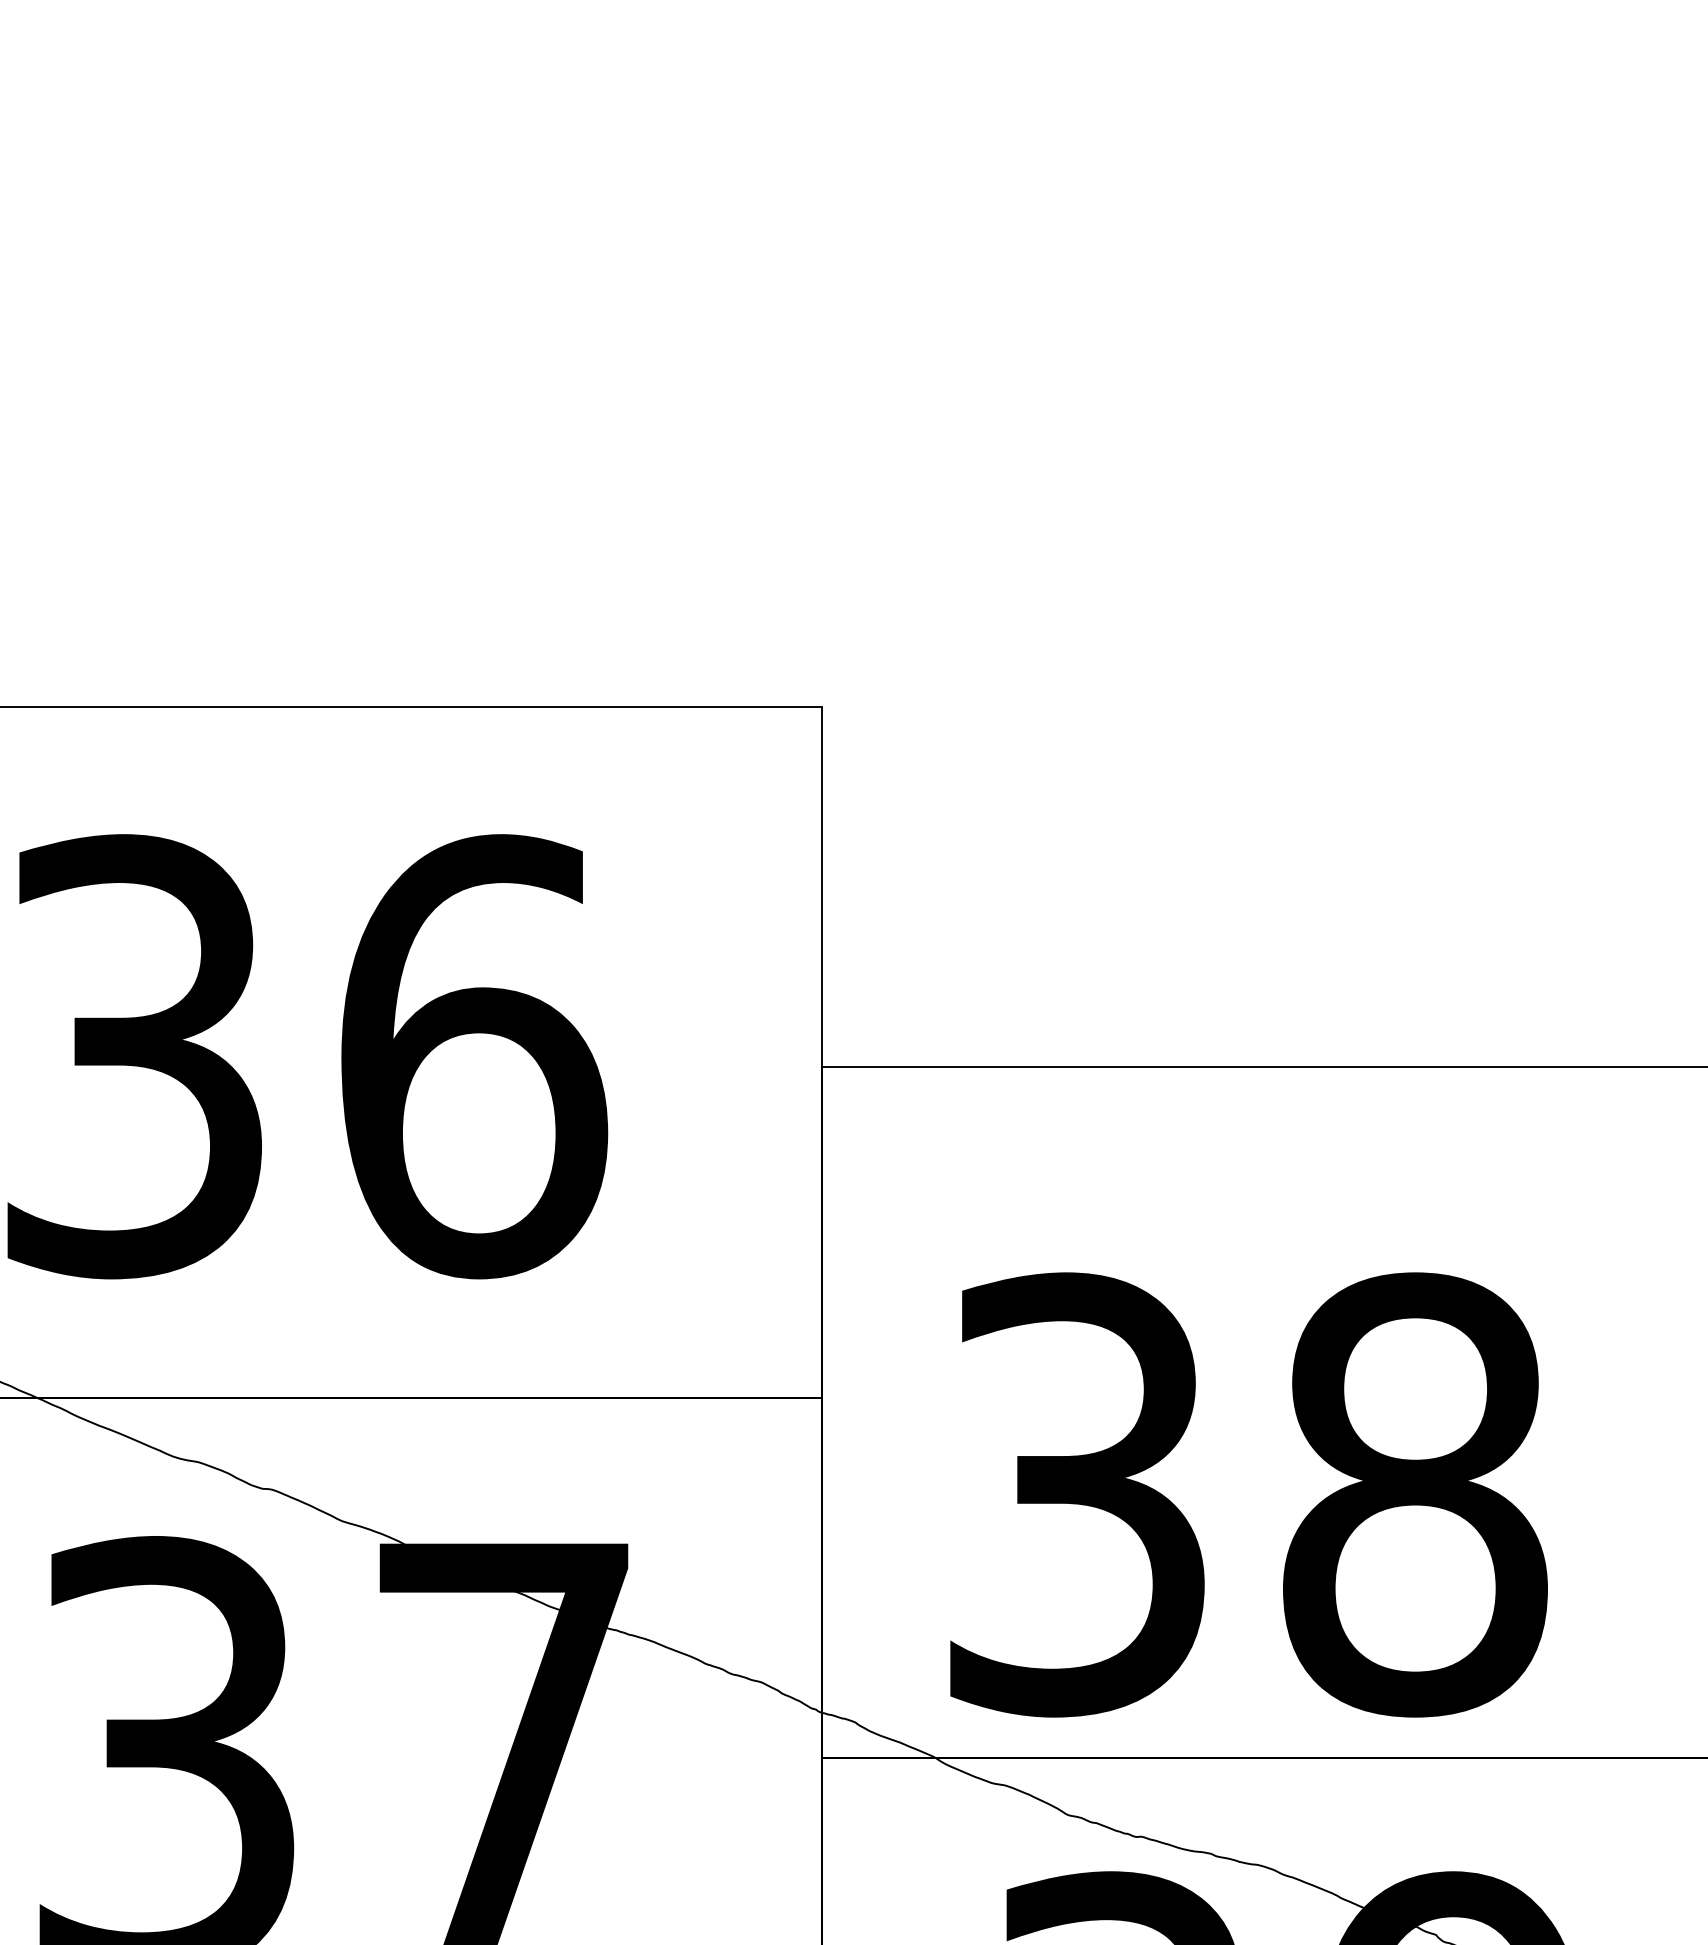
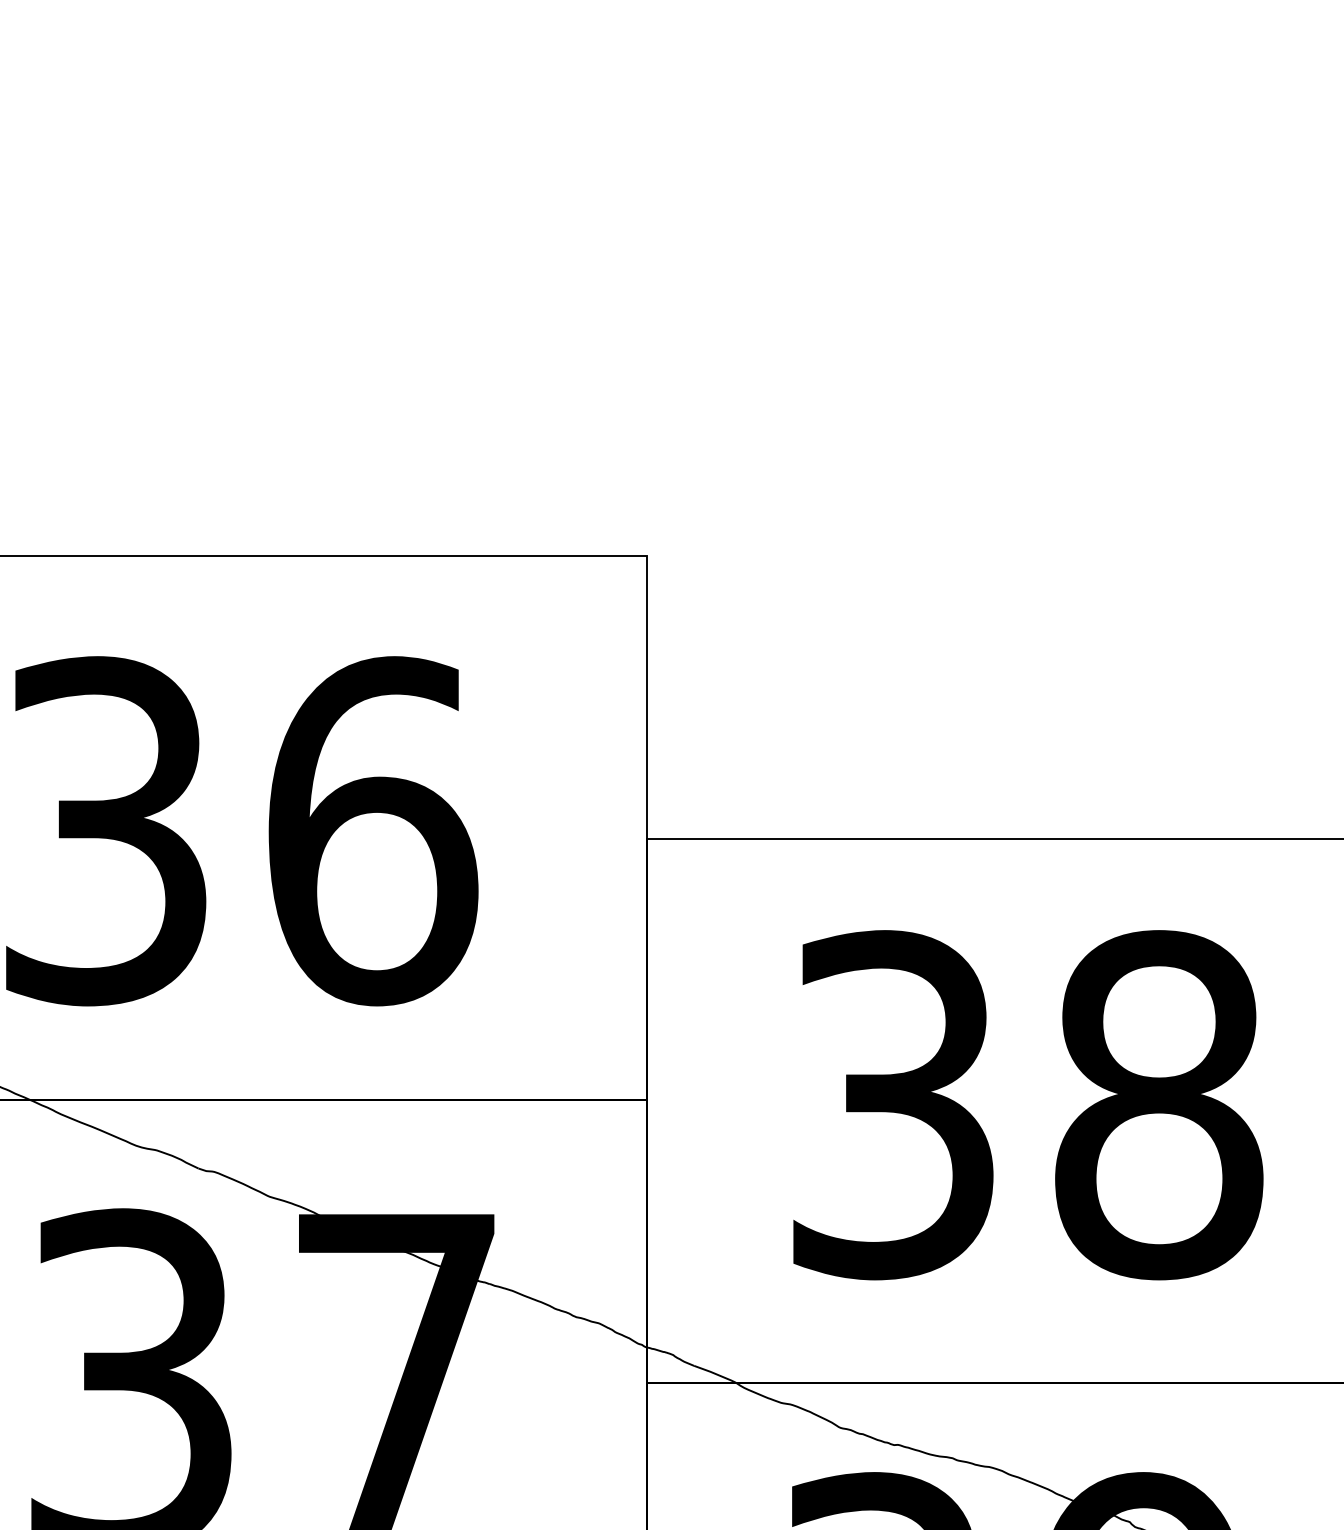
text: (1248, 1494) -> (1027, 1104), moved

